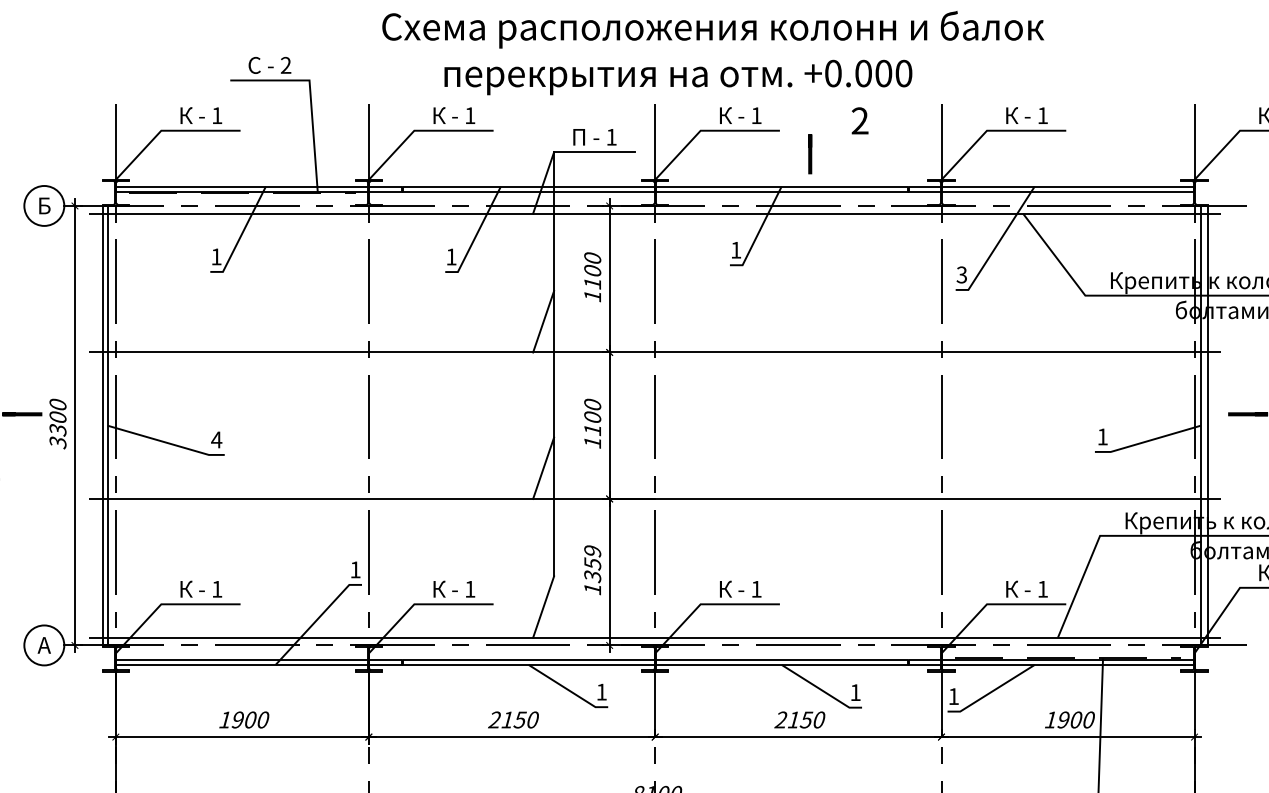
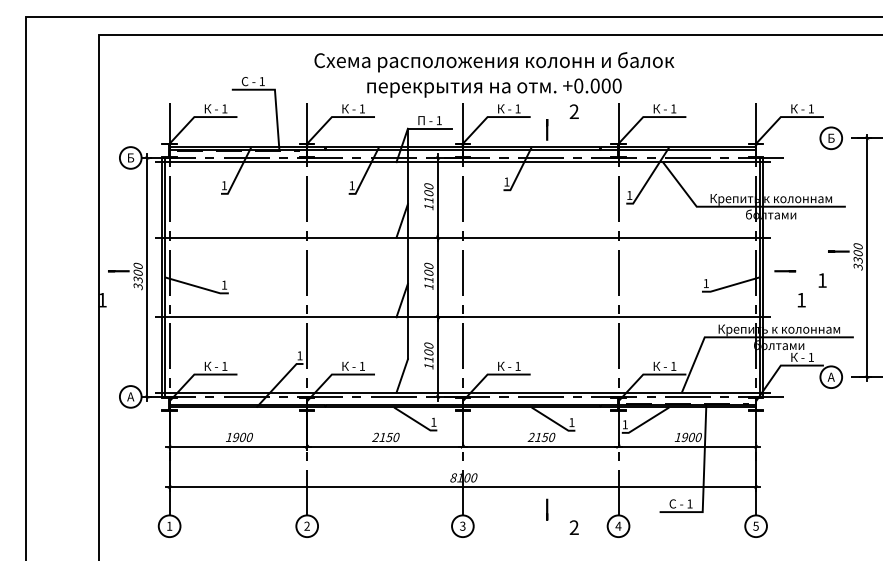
text: (284, 65) -> (261, 81), 2 -> 1
text: (678, 76) -> (494, 87), moved
text: (961, 274) -> (629, 195), 3 -> 1
text: (216, 438) -> (224, 284), 4 -> 1
text: (591, 563) -> (428, 352), 1359 -> 1100

